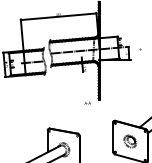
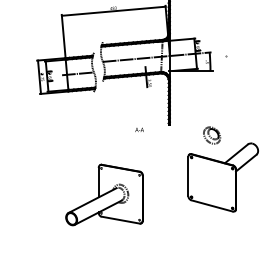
text: (87, 102) -> (139, 129), moved
part: (130, 141) -> (212, 135), moved

